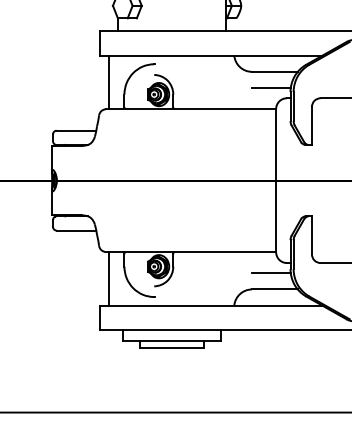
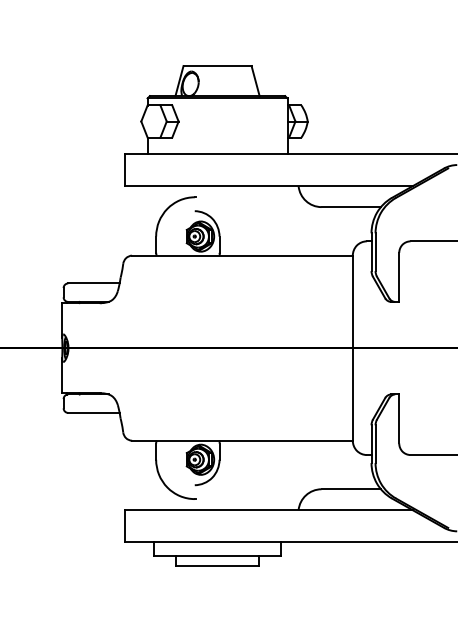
line: (109, 82) -> (136, 220), removed
line: (271, 87) -> (346, 227), removed
line: (271, 273) -> (346, 468), removed
line: (109, 278) -> (136, 475), removed

